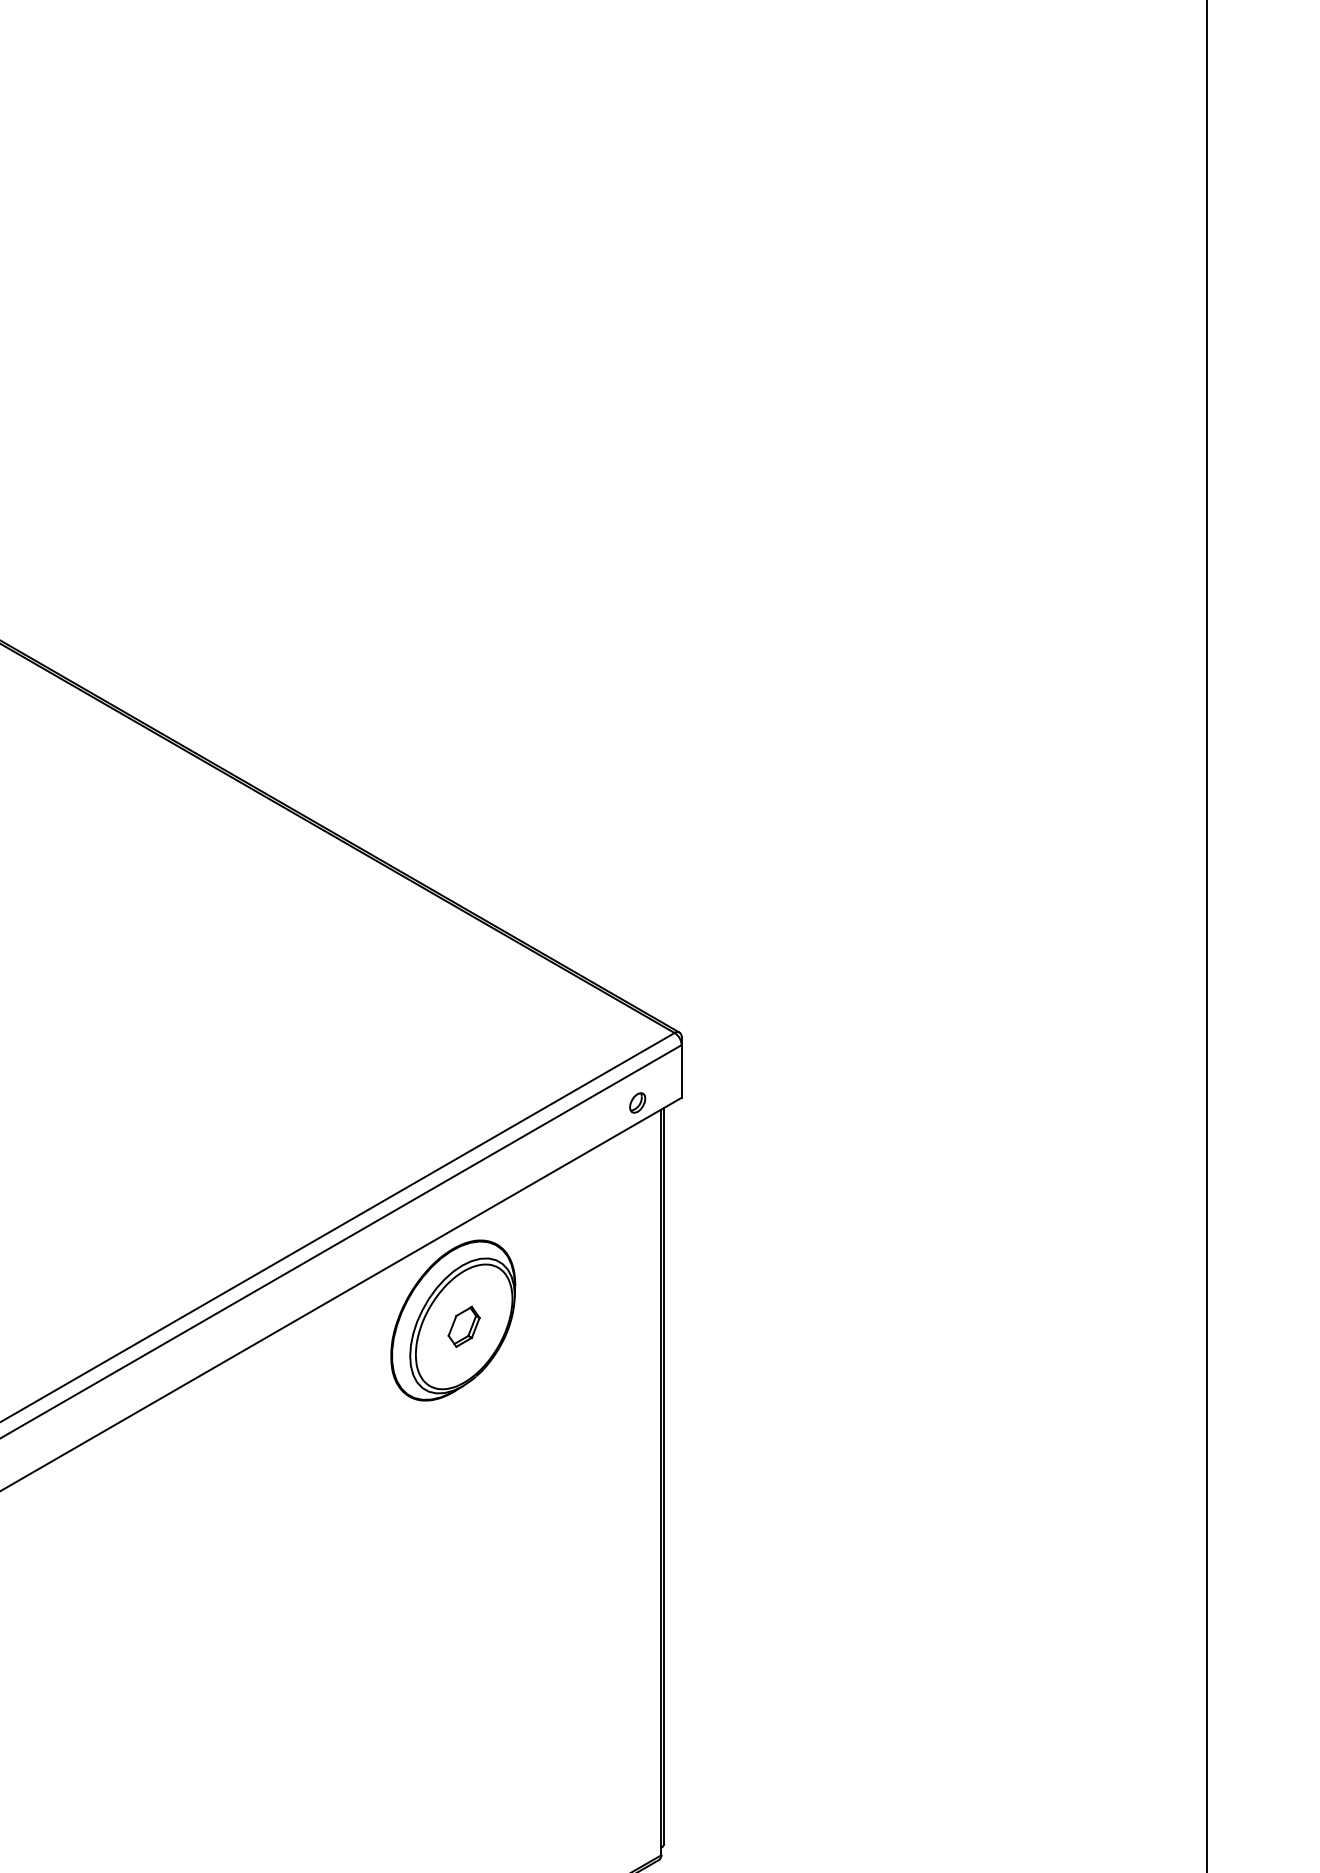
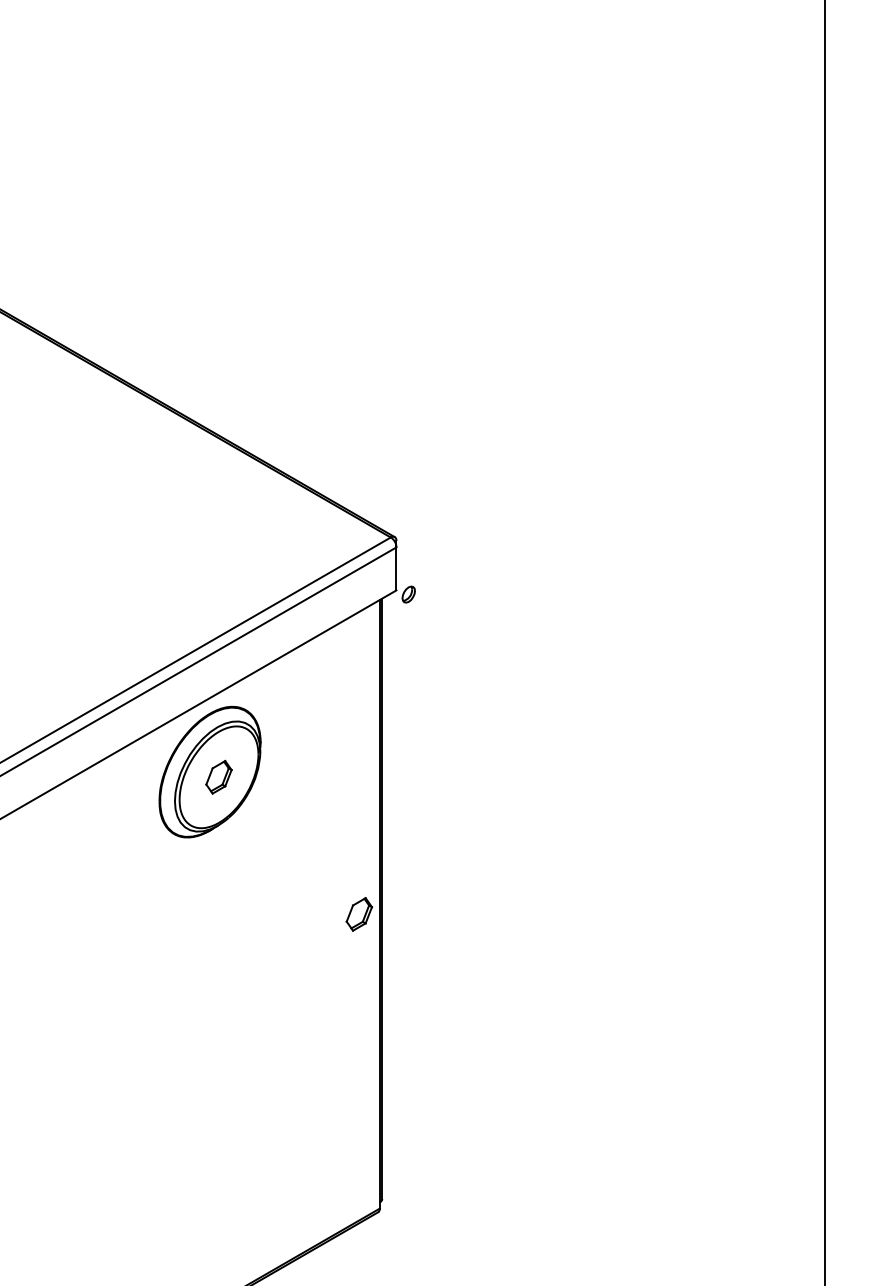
part: (637, 1102) -> (408, 594), moved
part: (635, 1494) -> (358, 914), added

